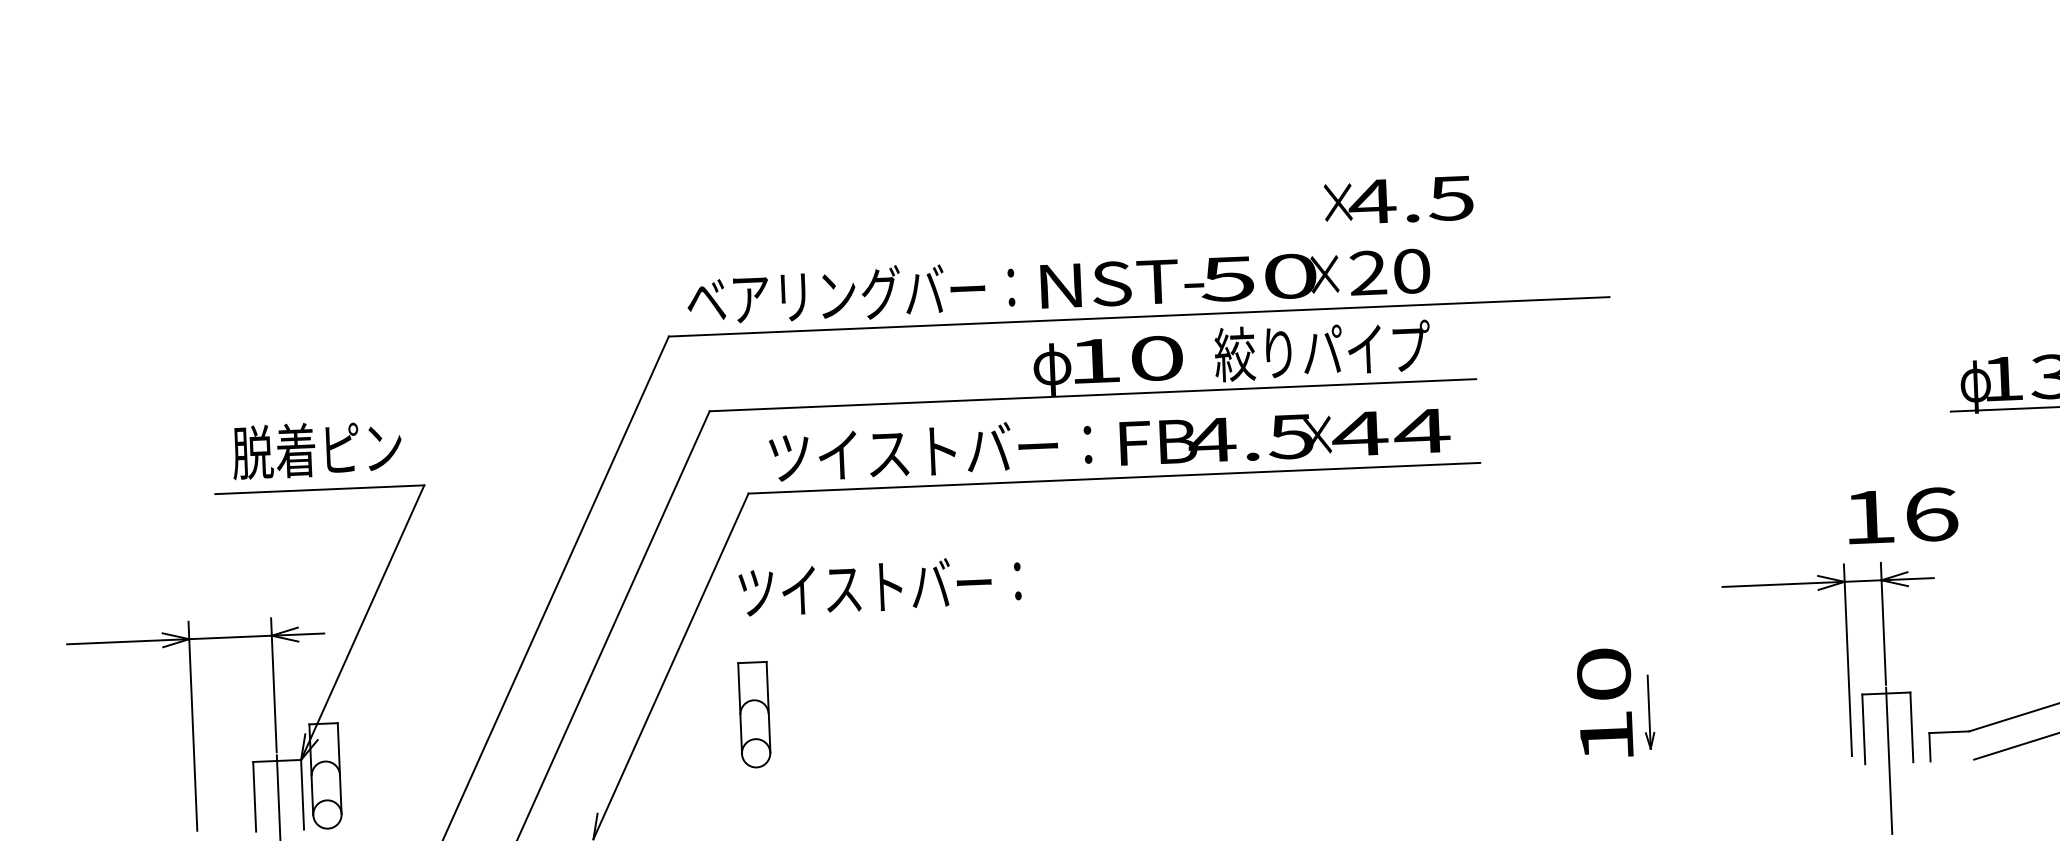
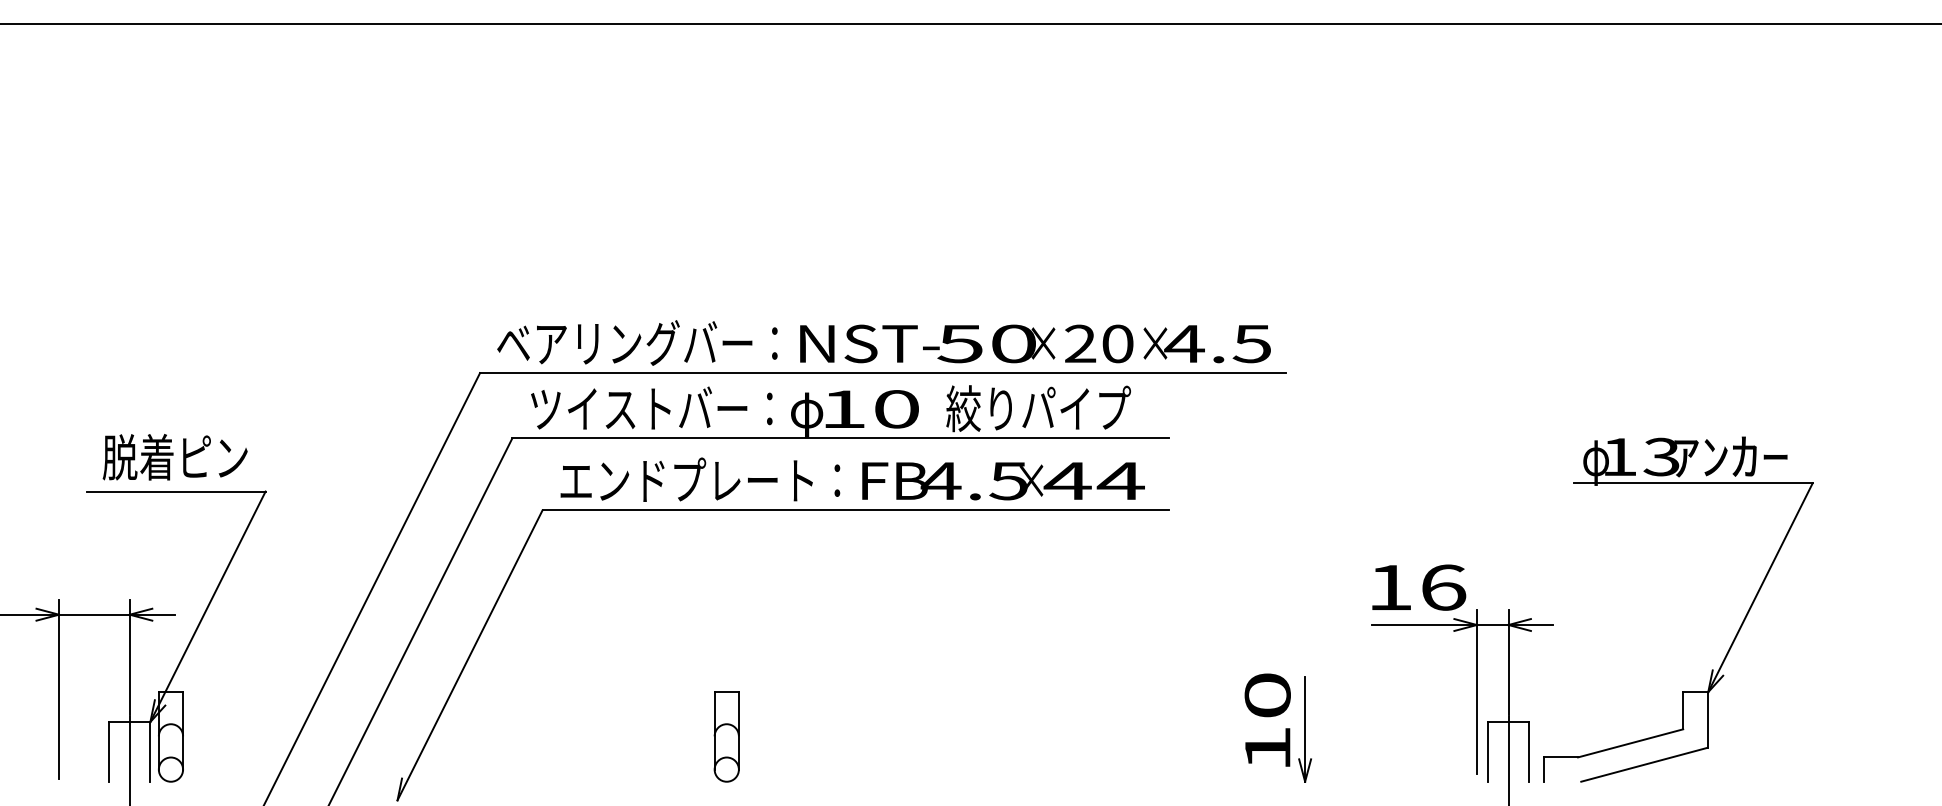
text: (1397, 201) -> (1206, 344), moved
text: (931, 449) -> (700, 479), ツイストバー： -> エンドプレート：
text: (1903, 515) -> (1419, 587), moved
text: (879, 585) -> (651, 407), moved
part: (1648, 712) -> (1304, 729), size x1.67
part: (754, 714) -> (726, 736), moved

